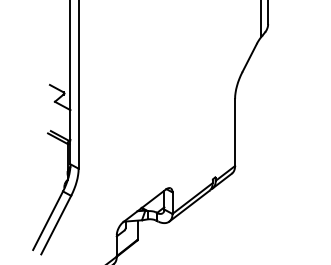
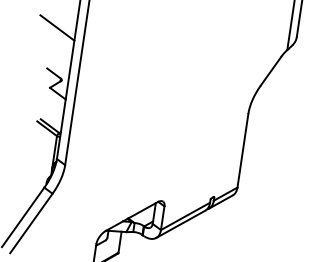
line: (53, 47) -> (57, 27), added

